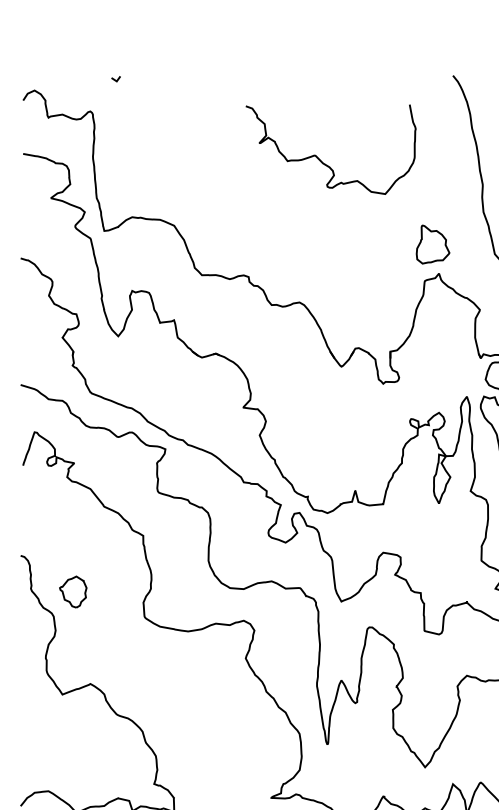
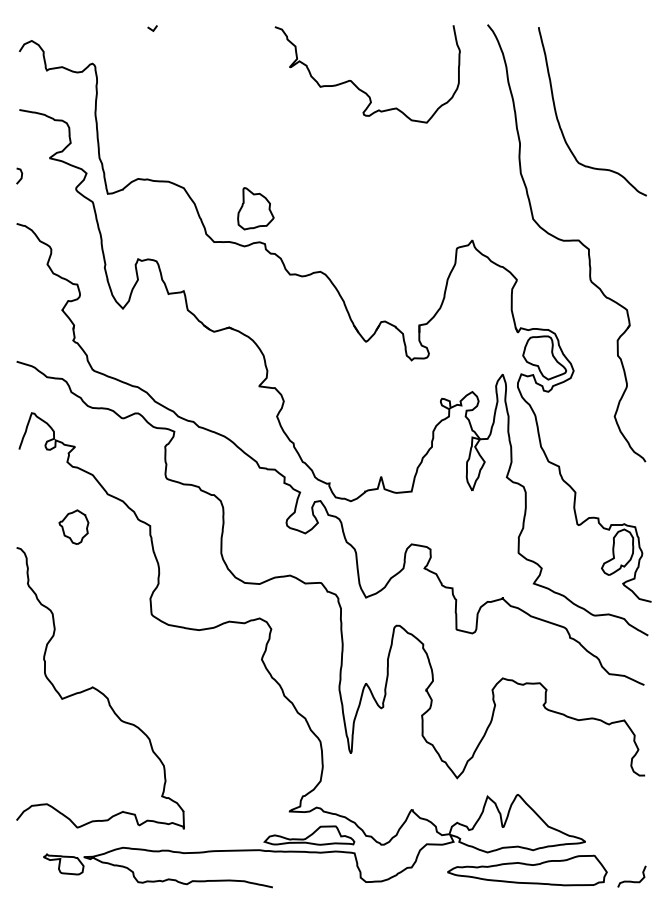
line: (115, 79) -> (151, 28), moved
curve: (320, 159) -> (356, 85), moved
line: (24, 215) -> (20, 176), added
part: (432, 244) -> (255, 208), moved
part: (72, 591) -> (73, 526), moved

